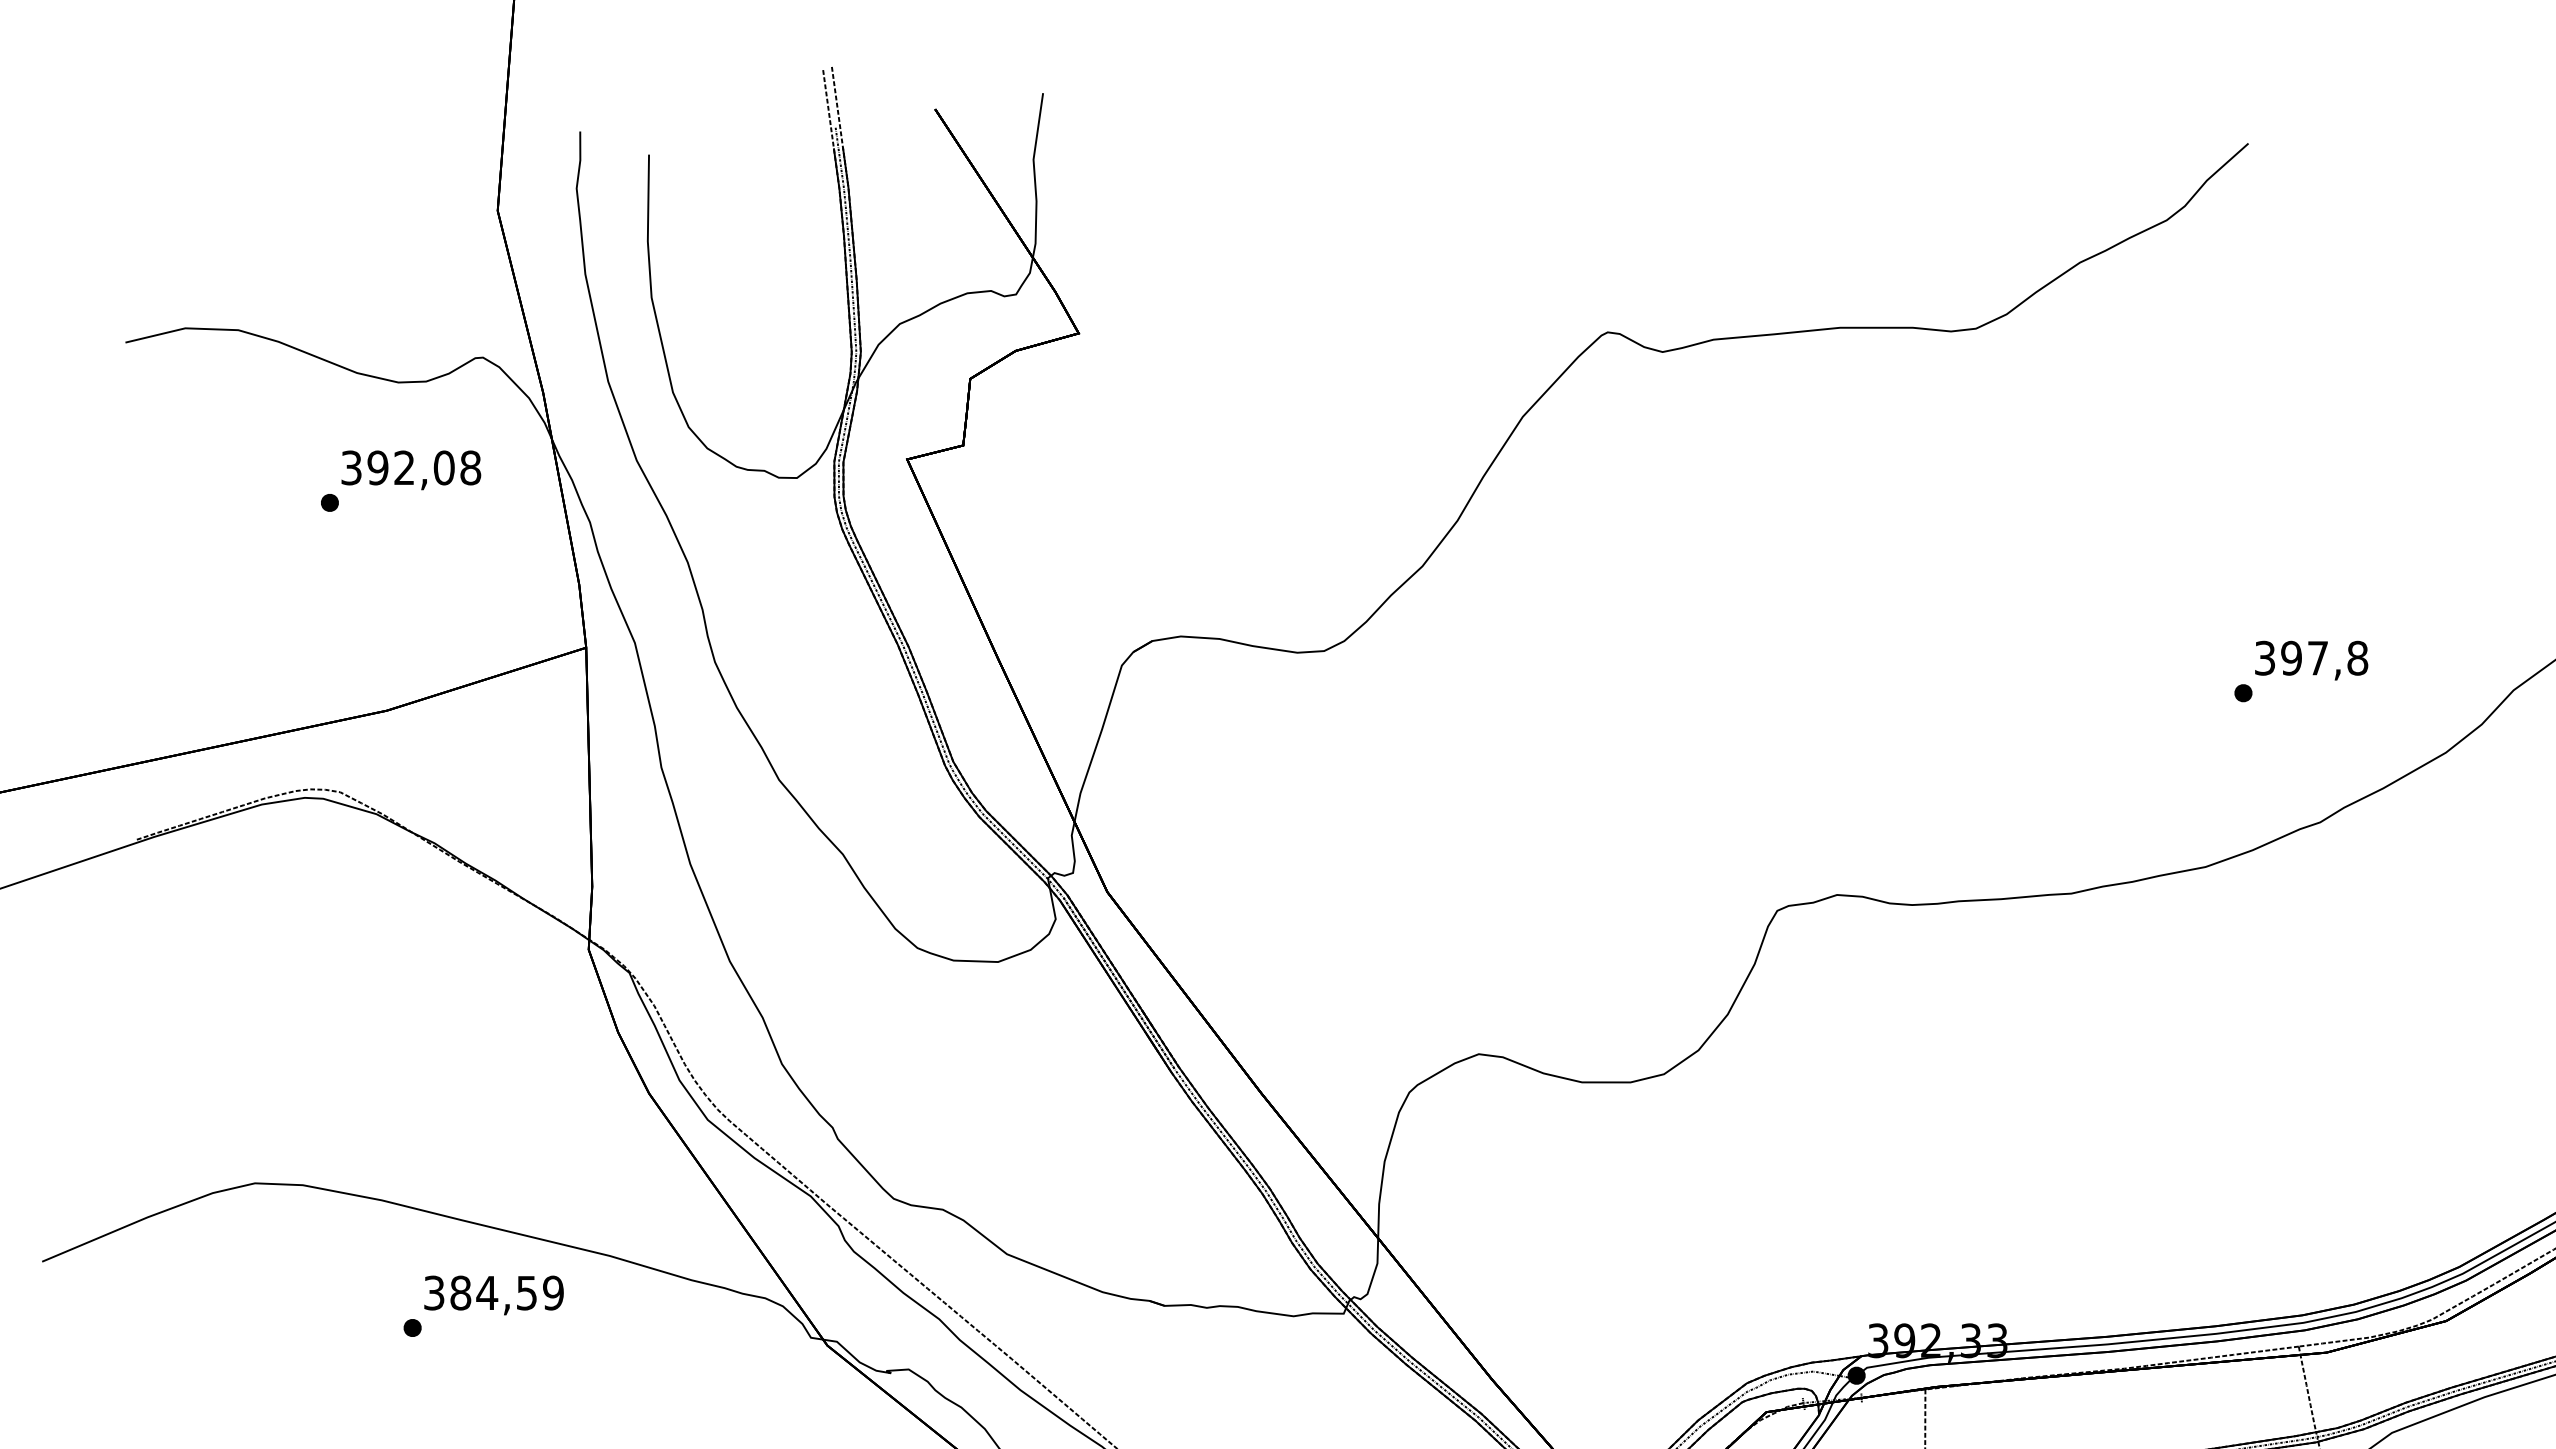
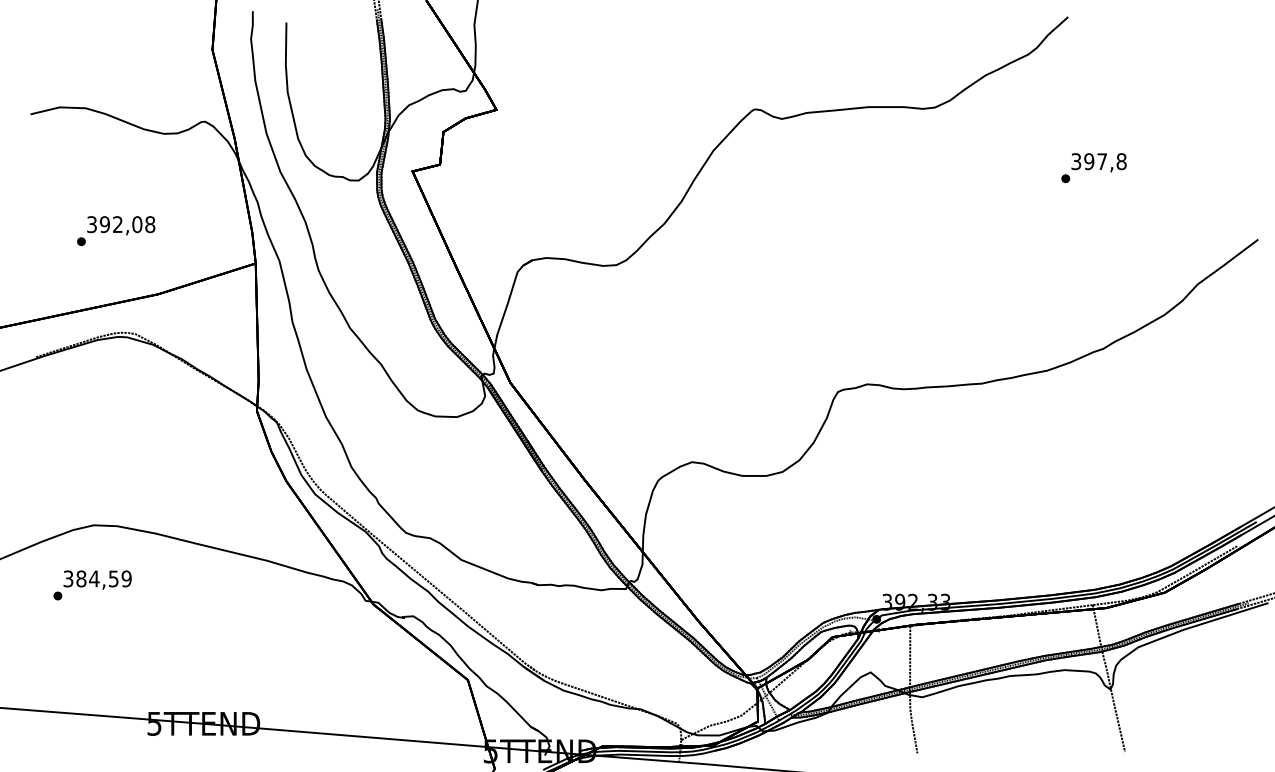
text: (401, 479) -> (116, 230), moved
text: (2300, 672) -> (1093, 168), moved
text: (483, 1306) -> (92, 585), moved

